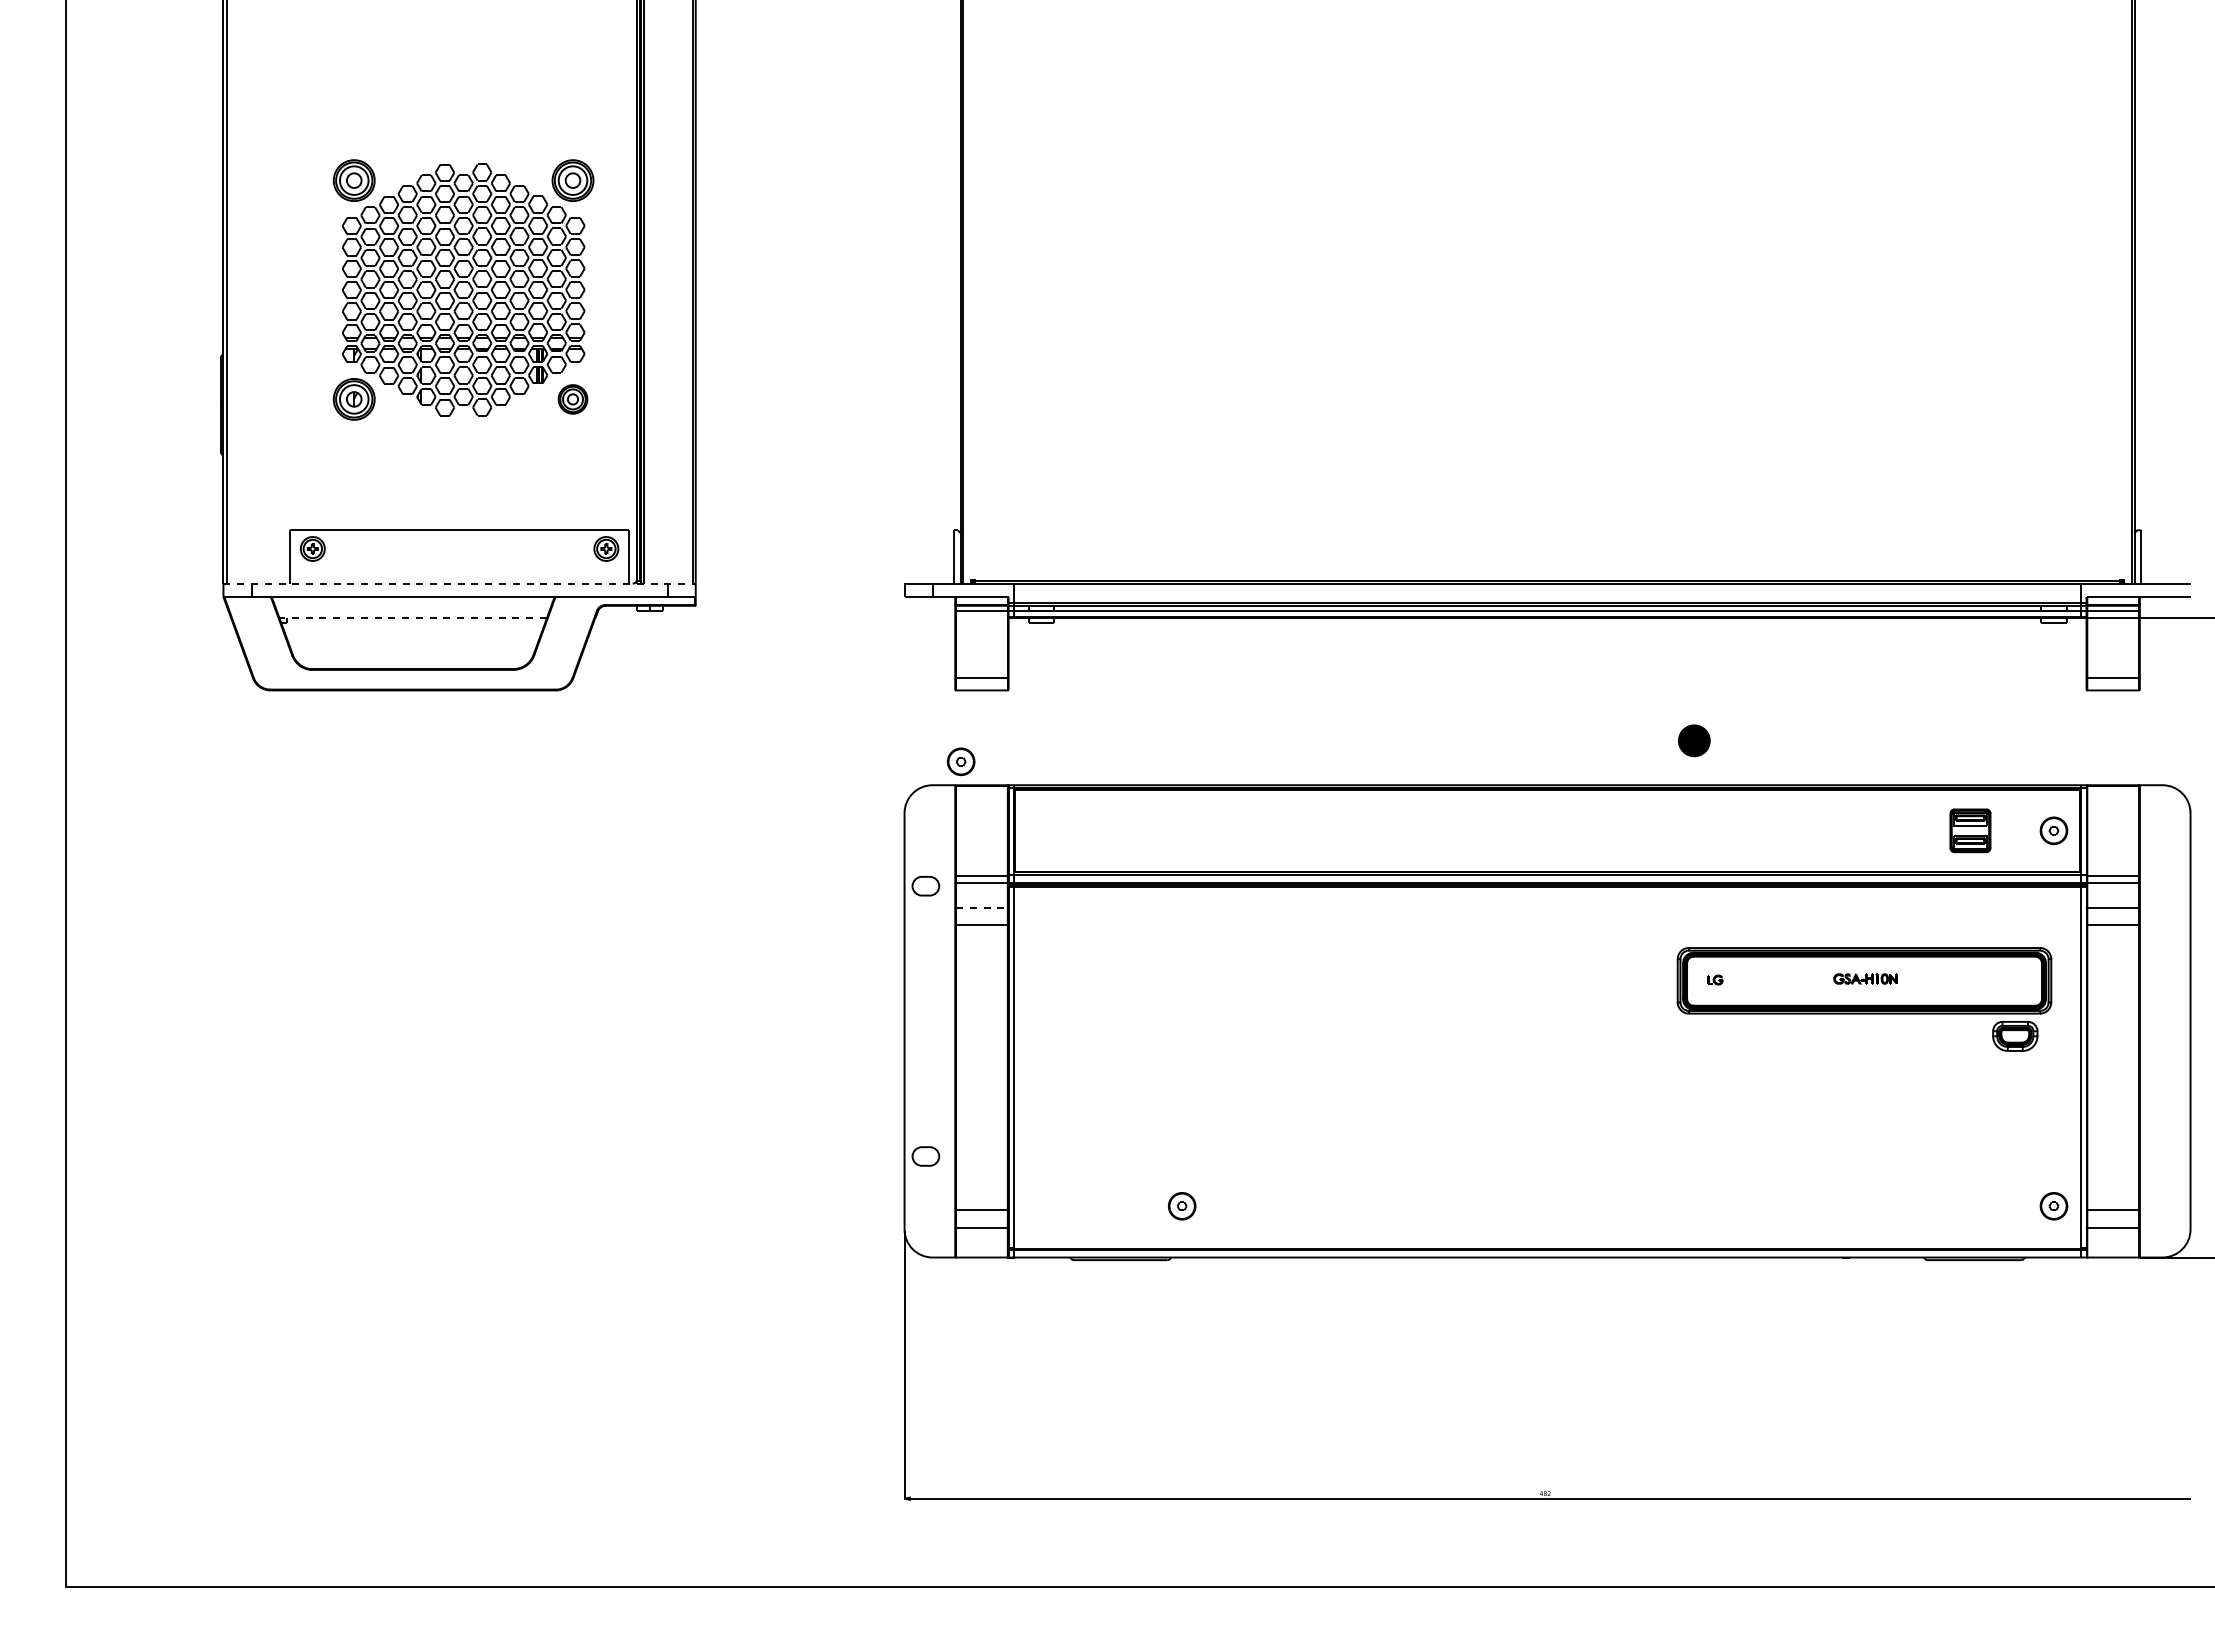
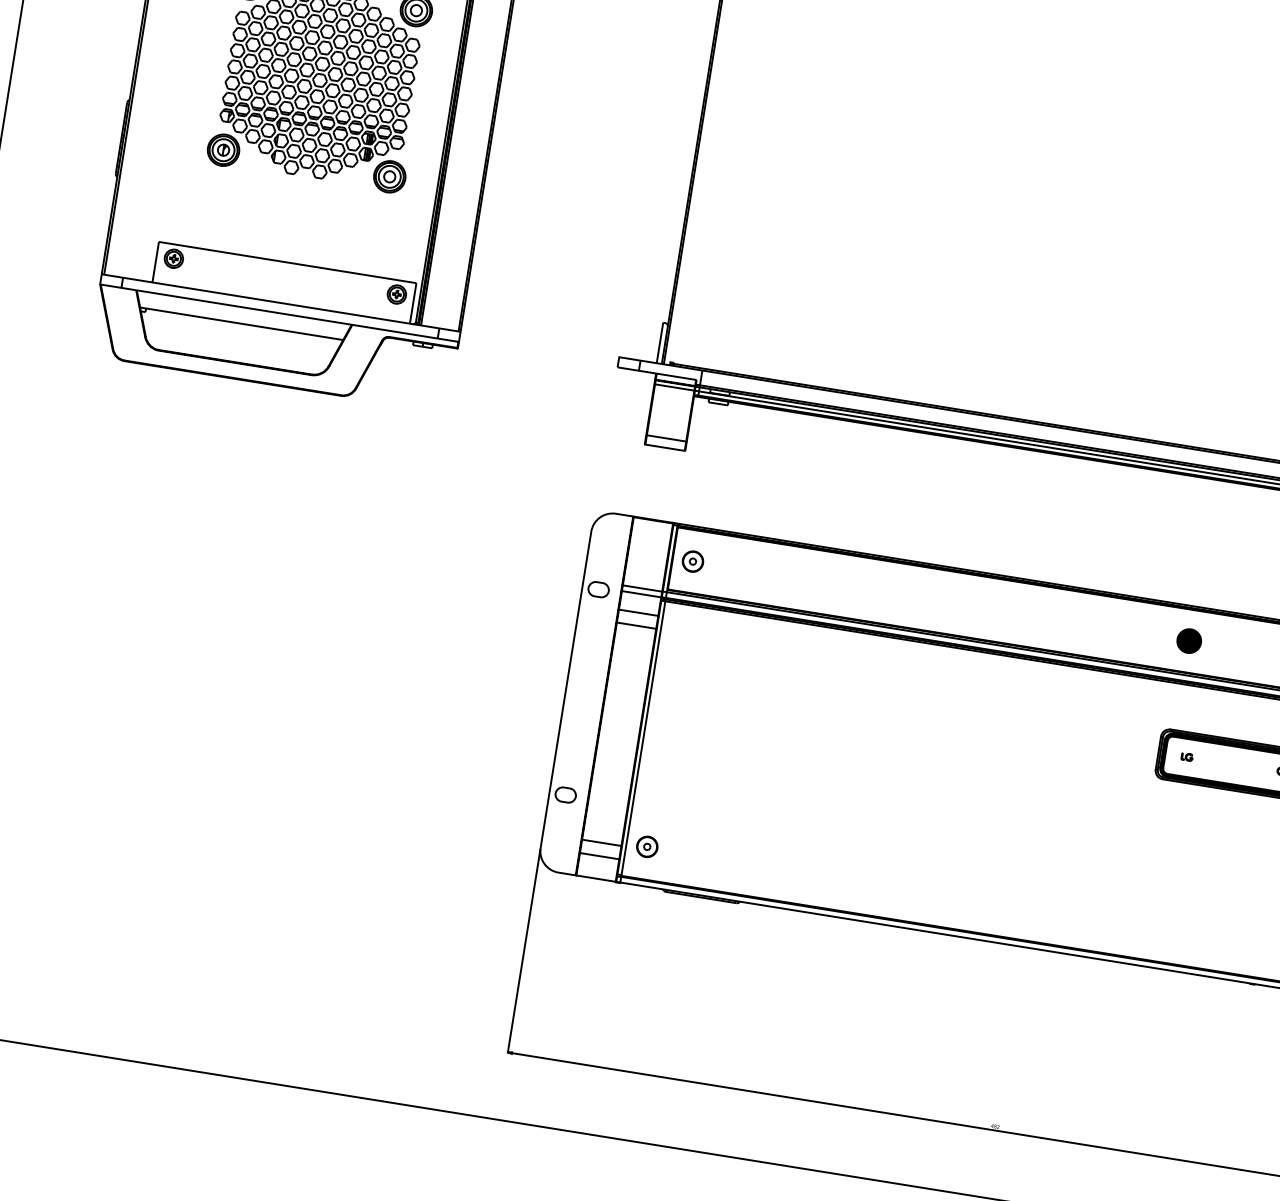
part: (572, 399) -> (389, 176), size x1.43
line: (460, 583) -> (281, 303), dashed -> solid
line: (413, 618) -> (241, 323), dashed -> solid
part: (1694, 740) -> (1189, 640), moved
part: (961, 761) -> (693, 561), moved
line: (981, 907) -> (638, 612), dashed -> solid
part: (1181, 1206) -> (646, 846), moved

